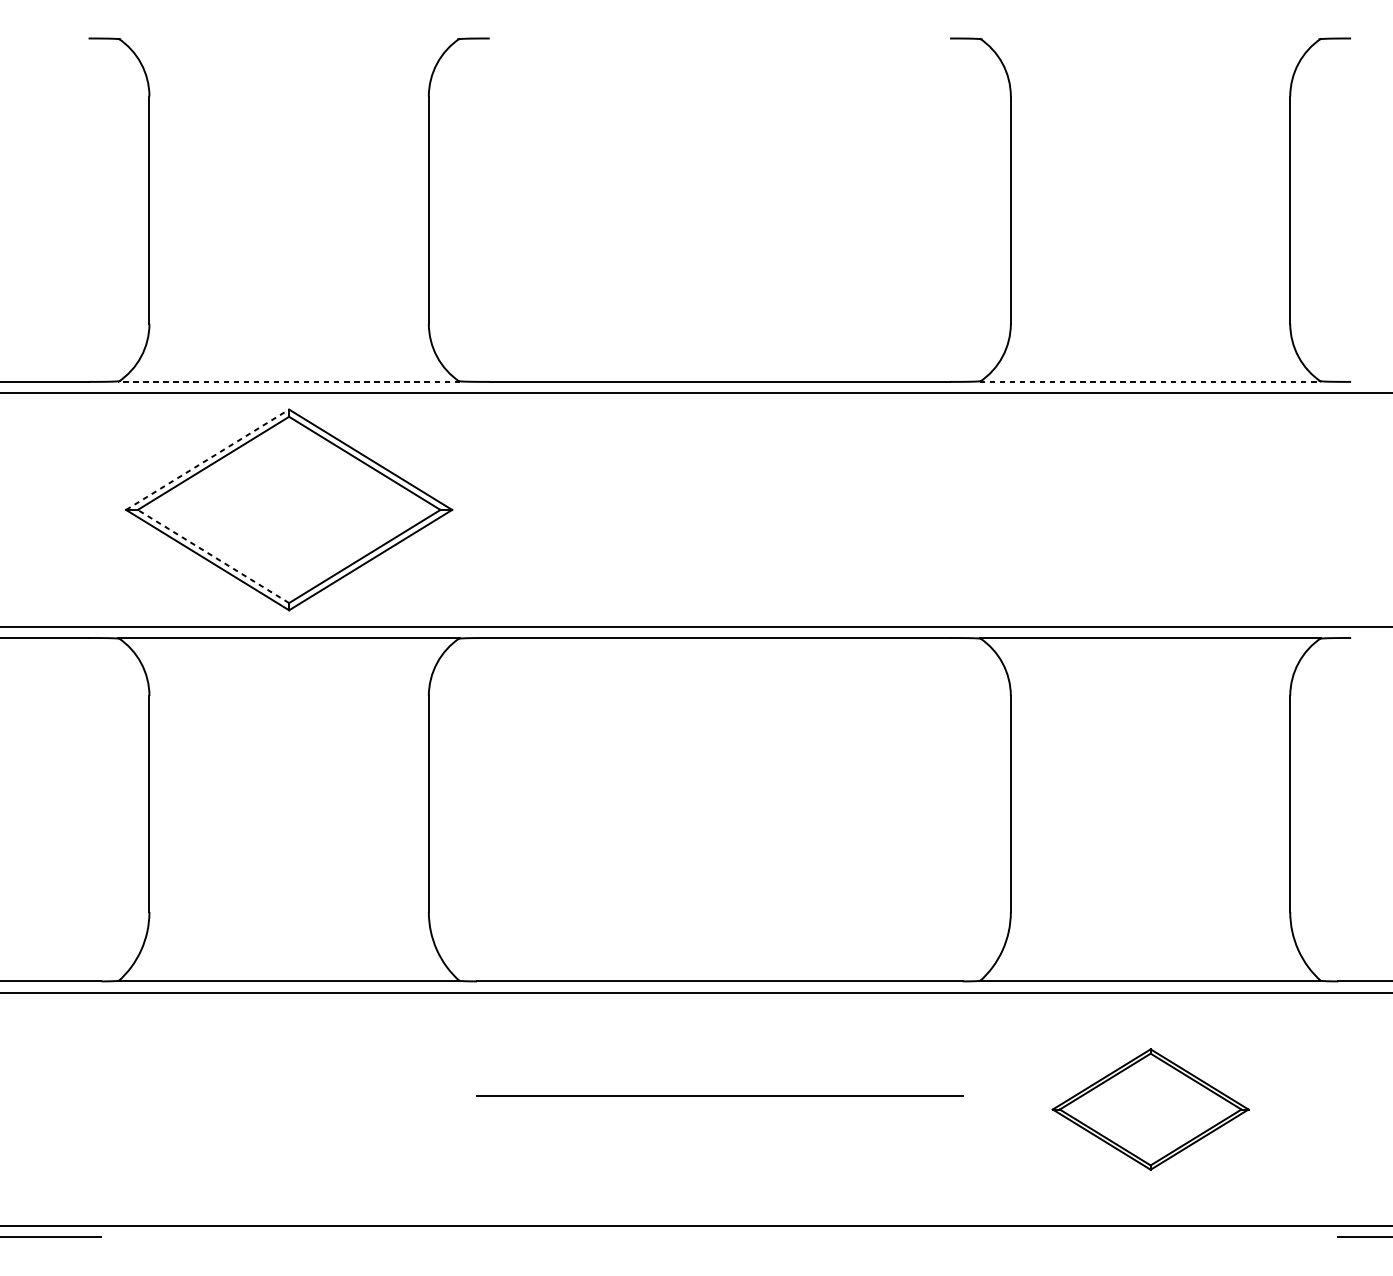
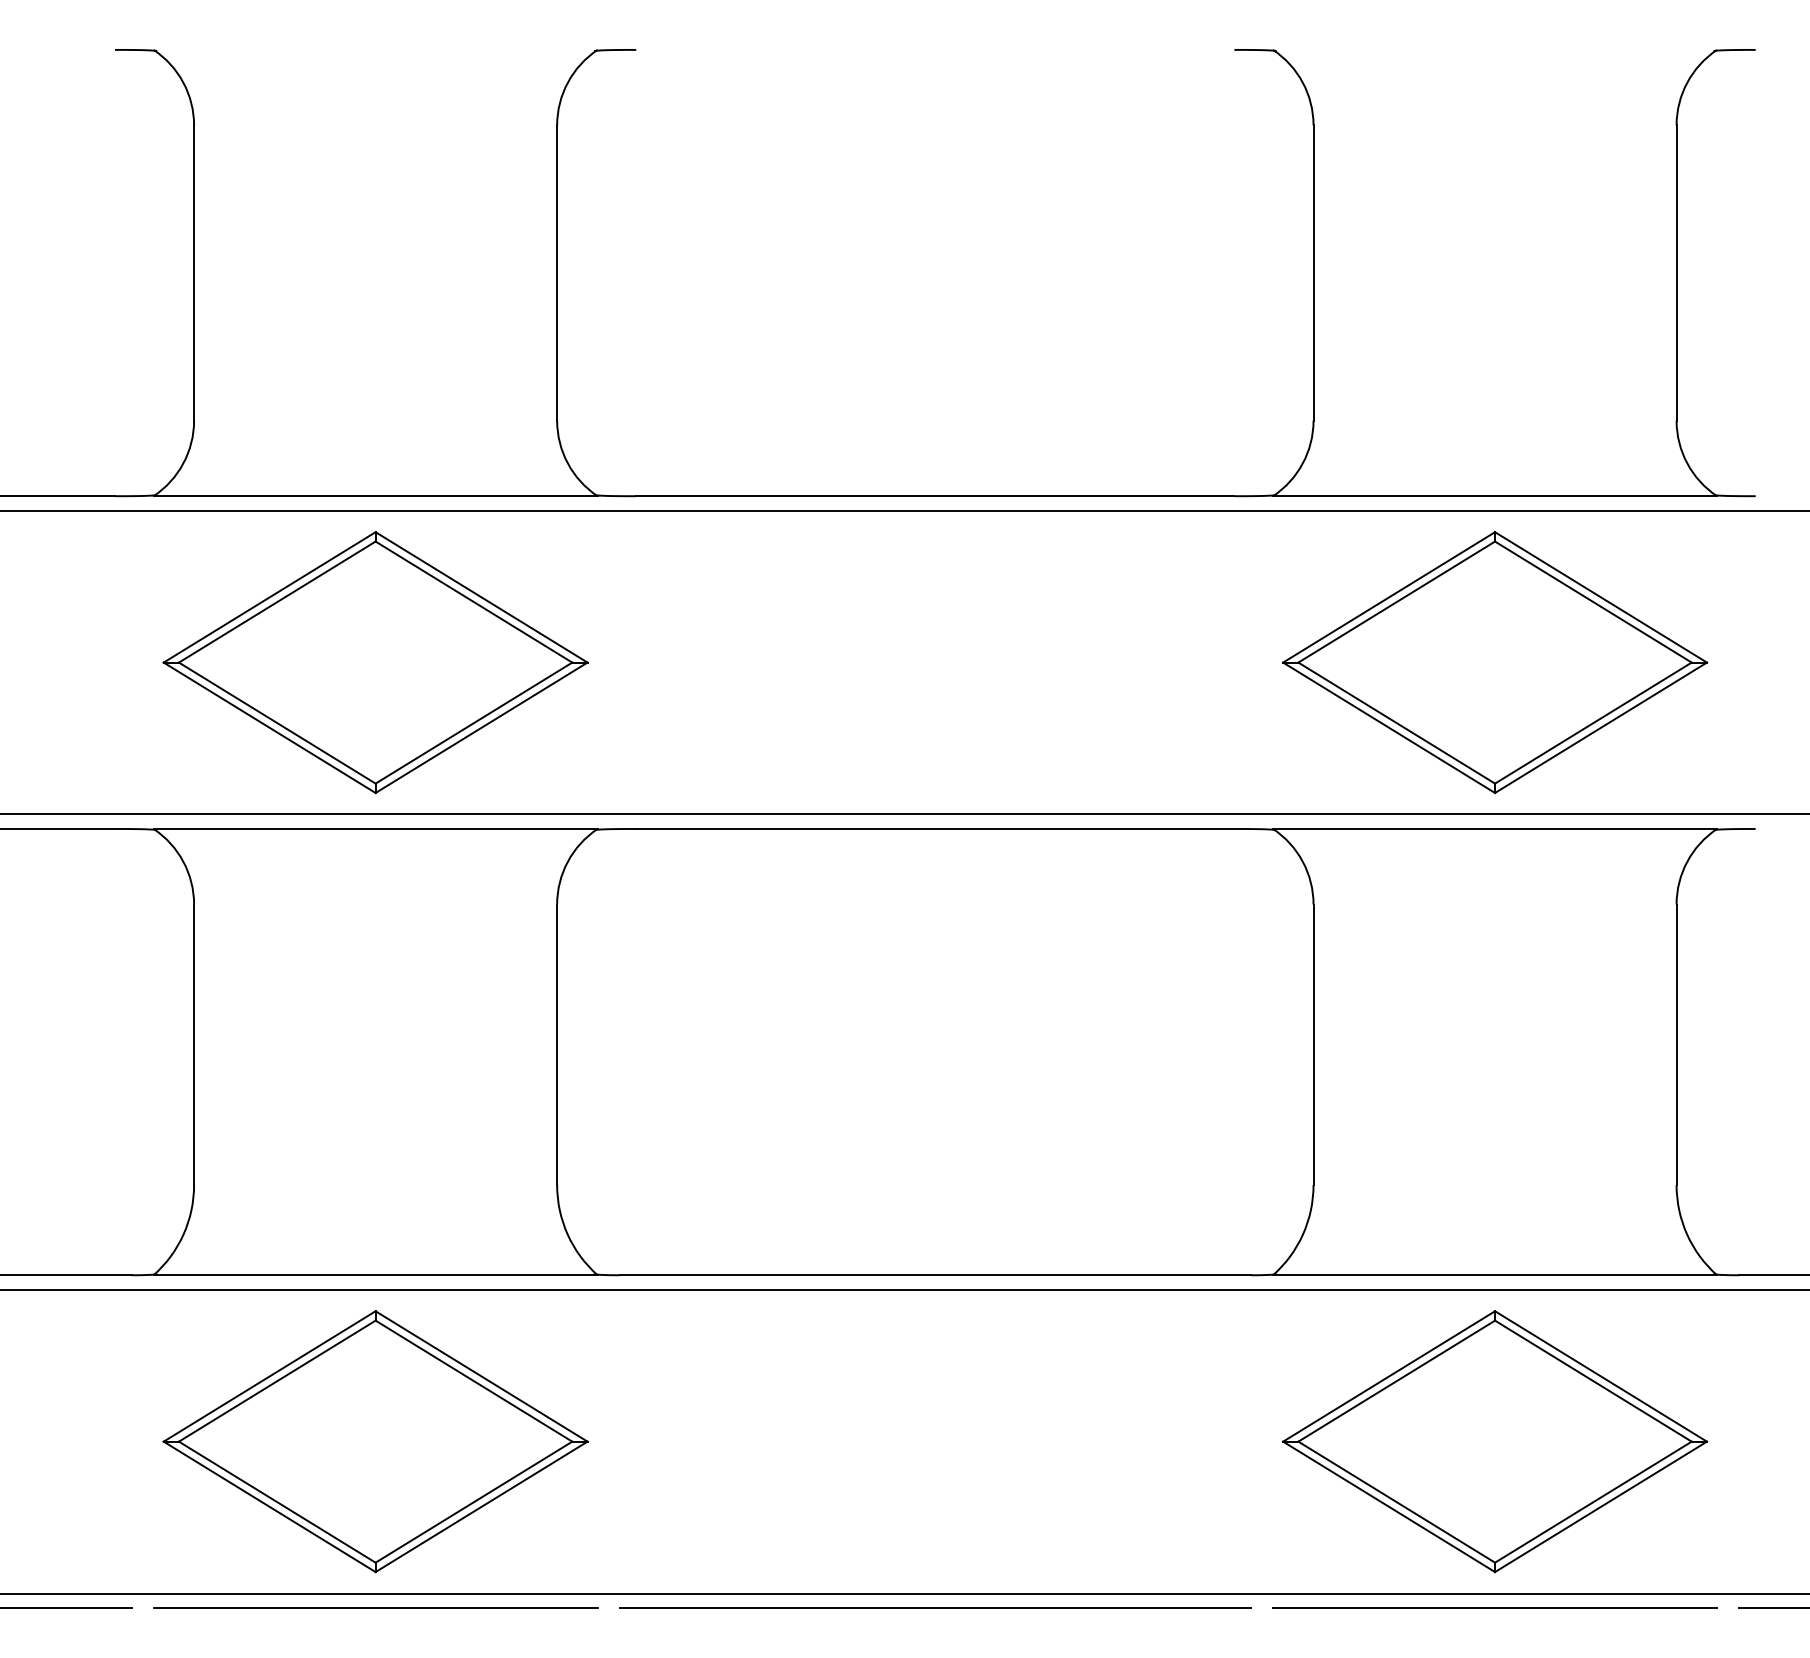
line: (289, 382) -> (375, 496), dashed -> solid
line: (1150, 382) -> (1495, 496), dashed -> solid
line: (208, 459) -> (270, 597), dashed -> solid
part: (1150, 509) -> (1495, 662), added
line: (212, 556) -> (276, 722), dashed -> solid
line: (719, 1095) -> (935, 1607), moved
part: (289, 1109) -> (375, 1441), added
part: (1150, 1109) -> (1495, 1441), size x1.67
line: (289, 1237) -> (375, 1607), added
line: (1150, 1237) -> (1495, 1608), added

